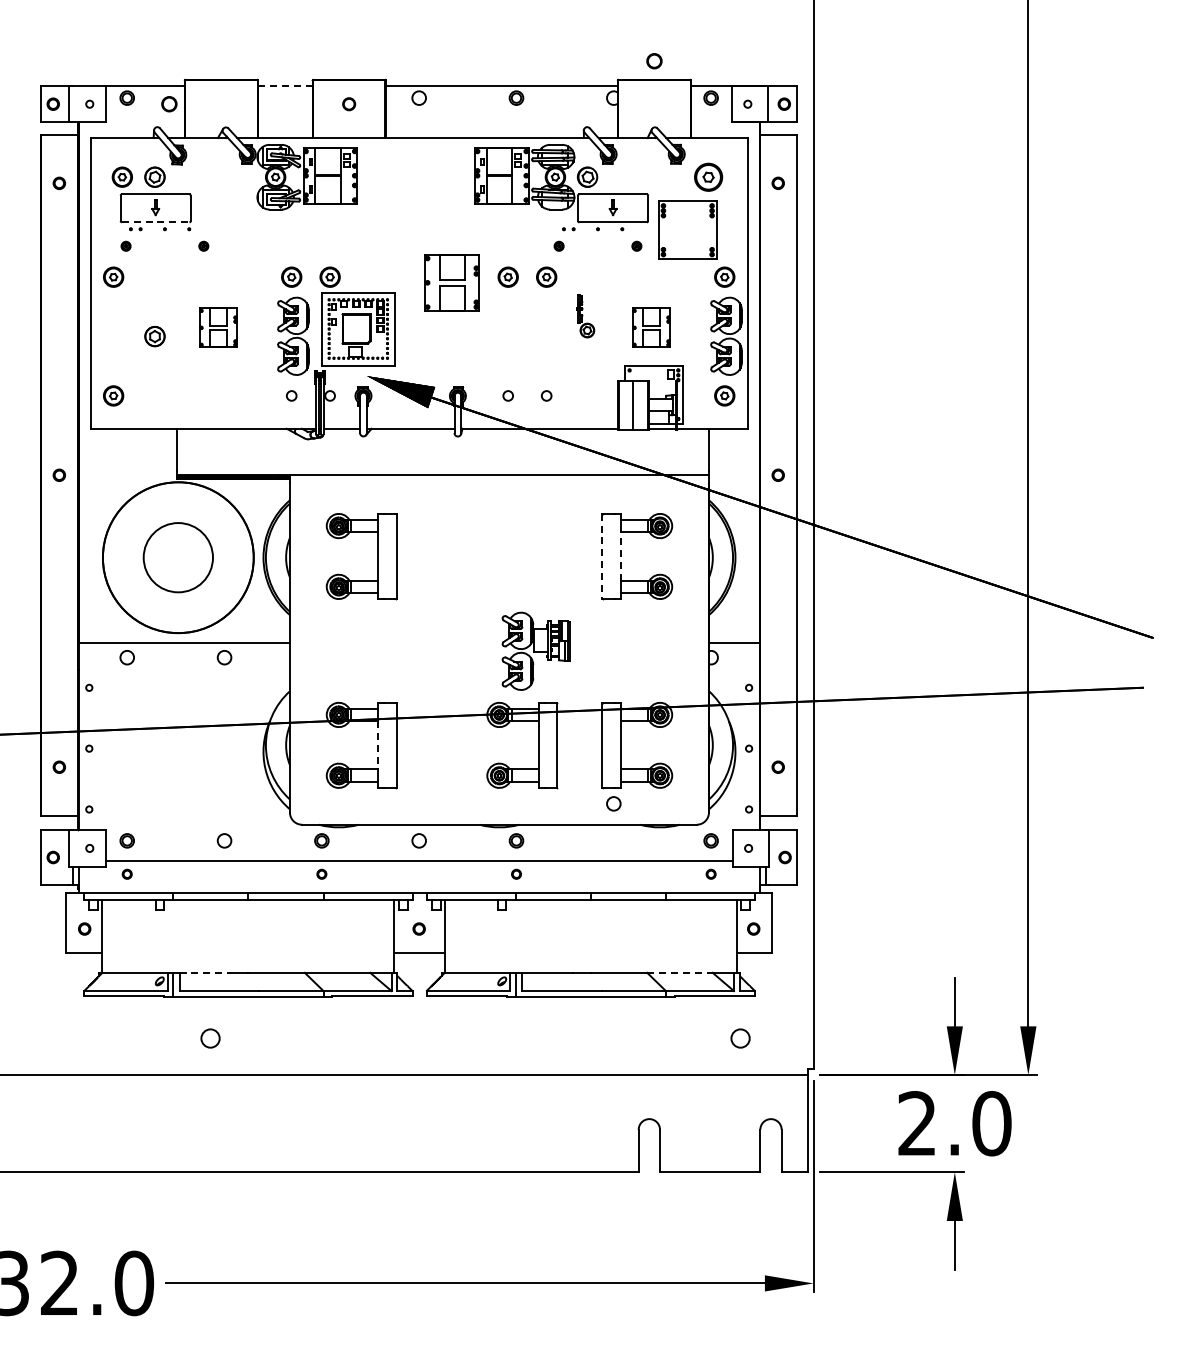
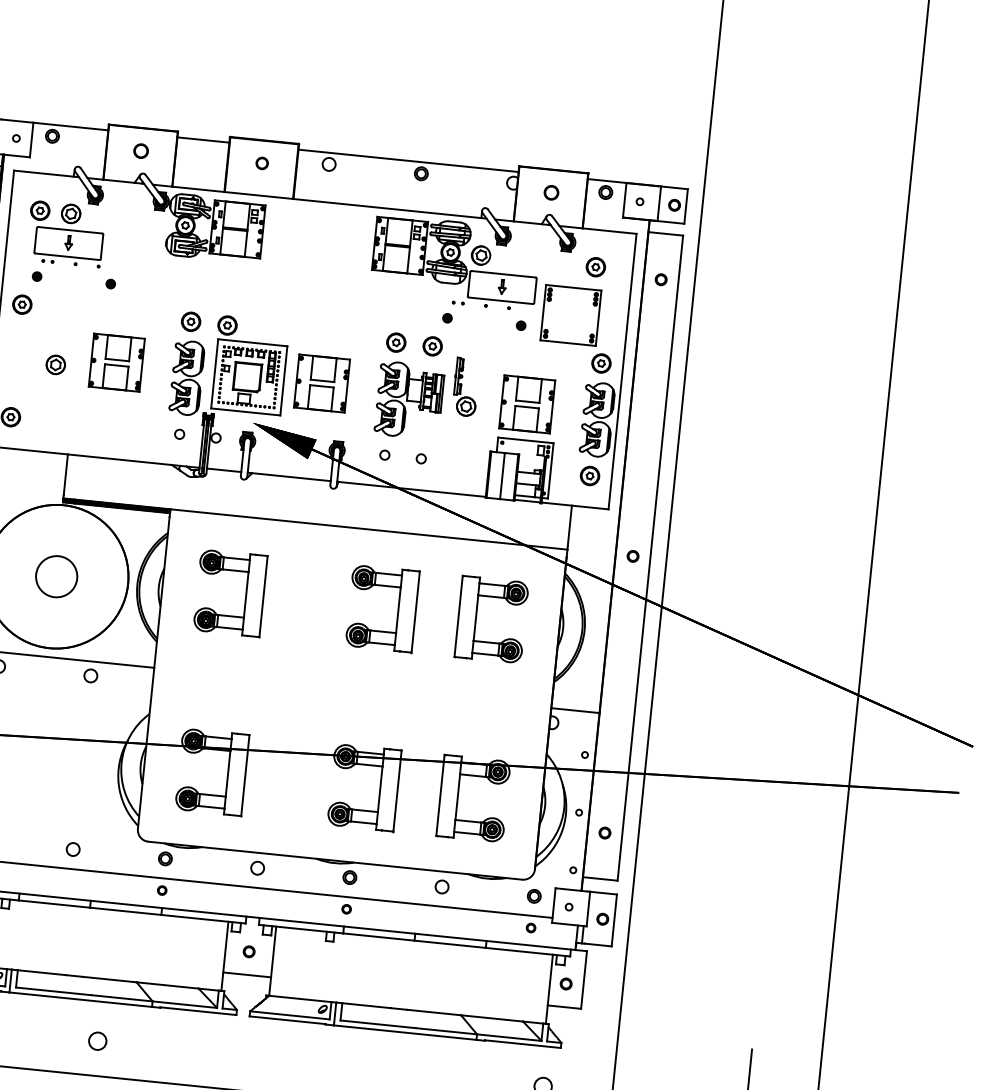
circle: (654, 61) -> (551, 193), moved
line: (284, 85) -> (202, 139), dashed -> solid
circle: (169, 104) -> (141, 151), moved
part: (708, 176) -> (595, 266), size x0.71
line: (155, 222) -> (67, 256), dashed -> solid
part: (451, 282) -> (321, 383), moved
part: (585, 316) -> (465, 387), size x1.43
part: (218, 327) -> (116, 362), size x1.43
part: (651, 327) -> (527, 404), size x1.43
part: (538, 556) -> (398, 610), added
line: (602, 556) -> (458, 616), dashed -> solid
line: (620, 556) -> (475, 618), dashed -> solid
circle: (178, 557) -> (56, 576), size x0.62
part: (535, 650) -> (408, 399), moved
line: (378, 745) -> (228, 773), dashed -> solid
circle: (613, 803) -> (441, 886), moved
line: (205, 972) -> (42, 972), dashed -> solid
line: (679, 972) -> (491, 1018), dashed -> solid
circle: (210, 1038) -> (97, 1041), moved

